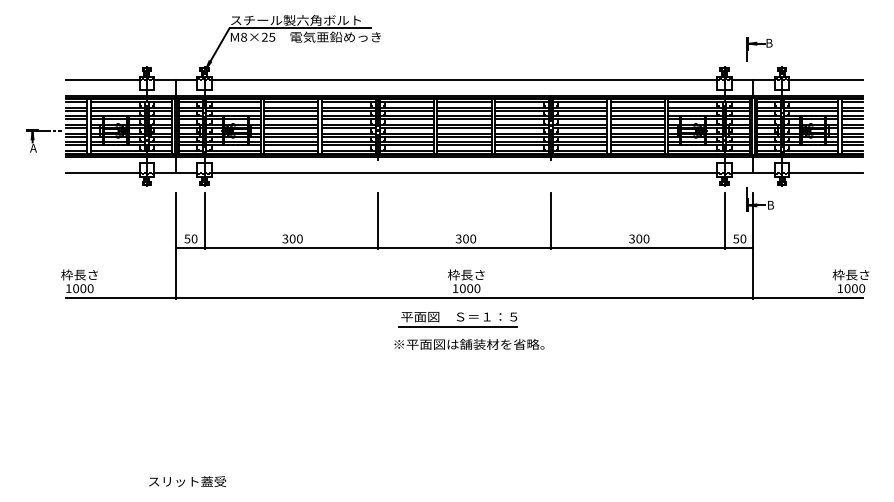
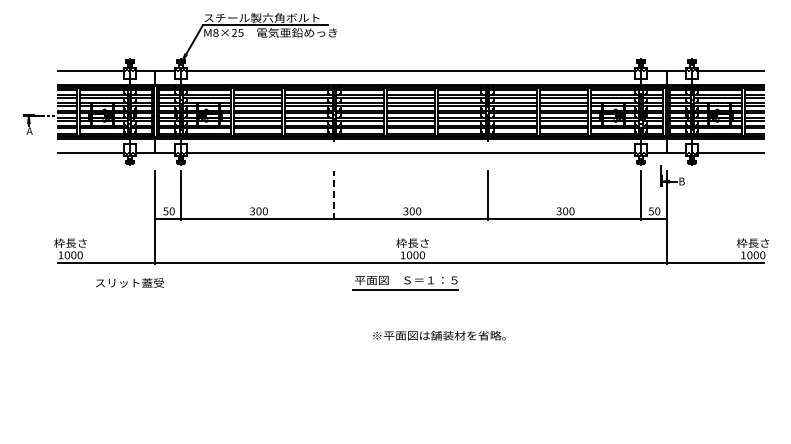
part: (758, 49) -> (671, 43), removed
line: (378, 221) -> (334, 195), solid -> dashed
text: (469, 344) -> (439, 335), moved
text: (187, 481) -> (129, 282), moved

